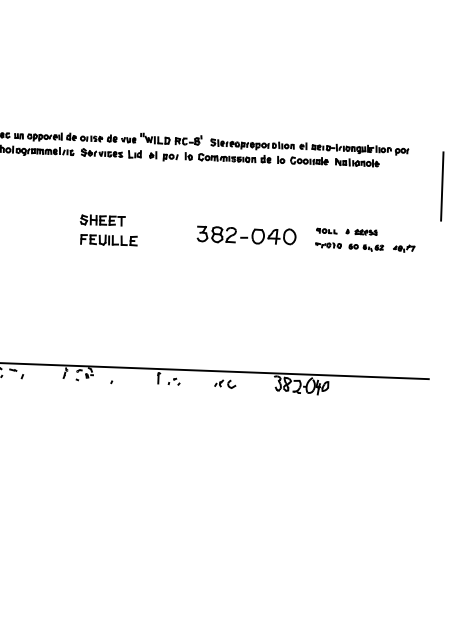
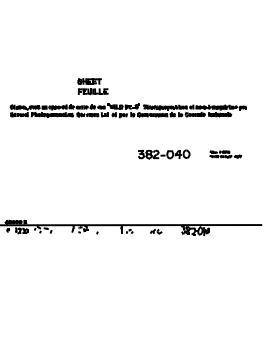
line: (442, 185) -> (264, 124), removed
part: (108, 230) -> (92, 86), moved
part: (364, 240) -> (225, 154), size x0.6

